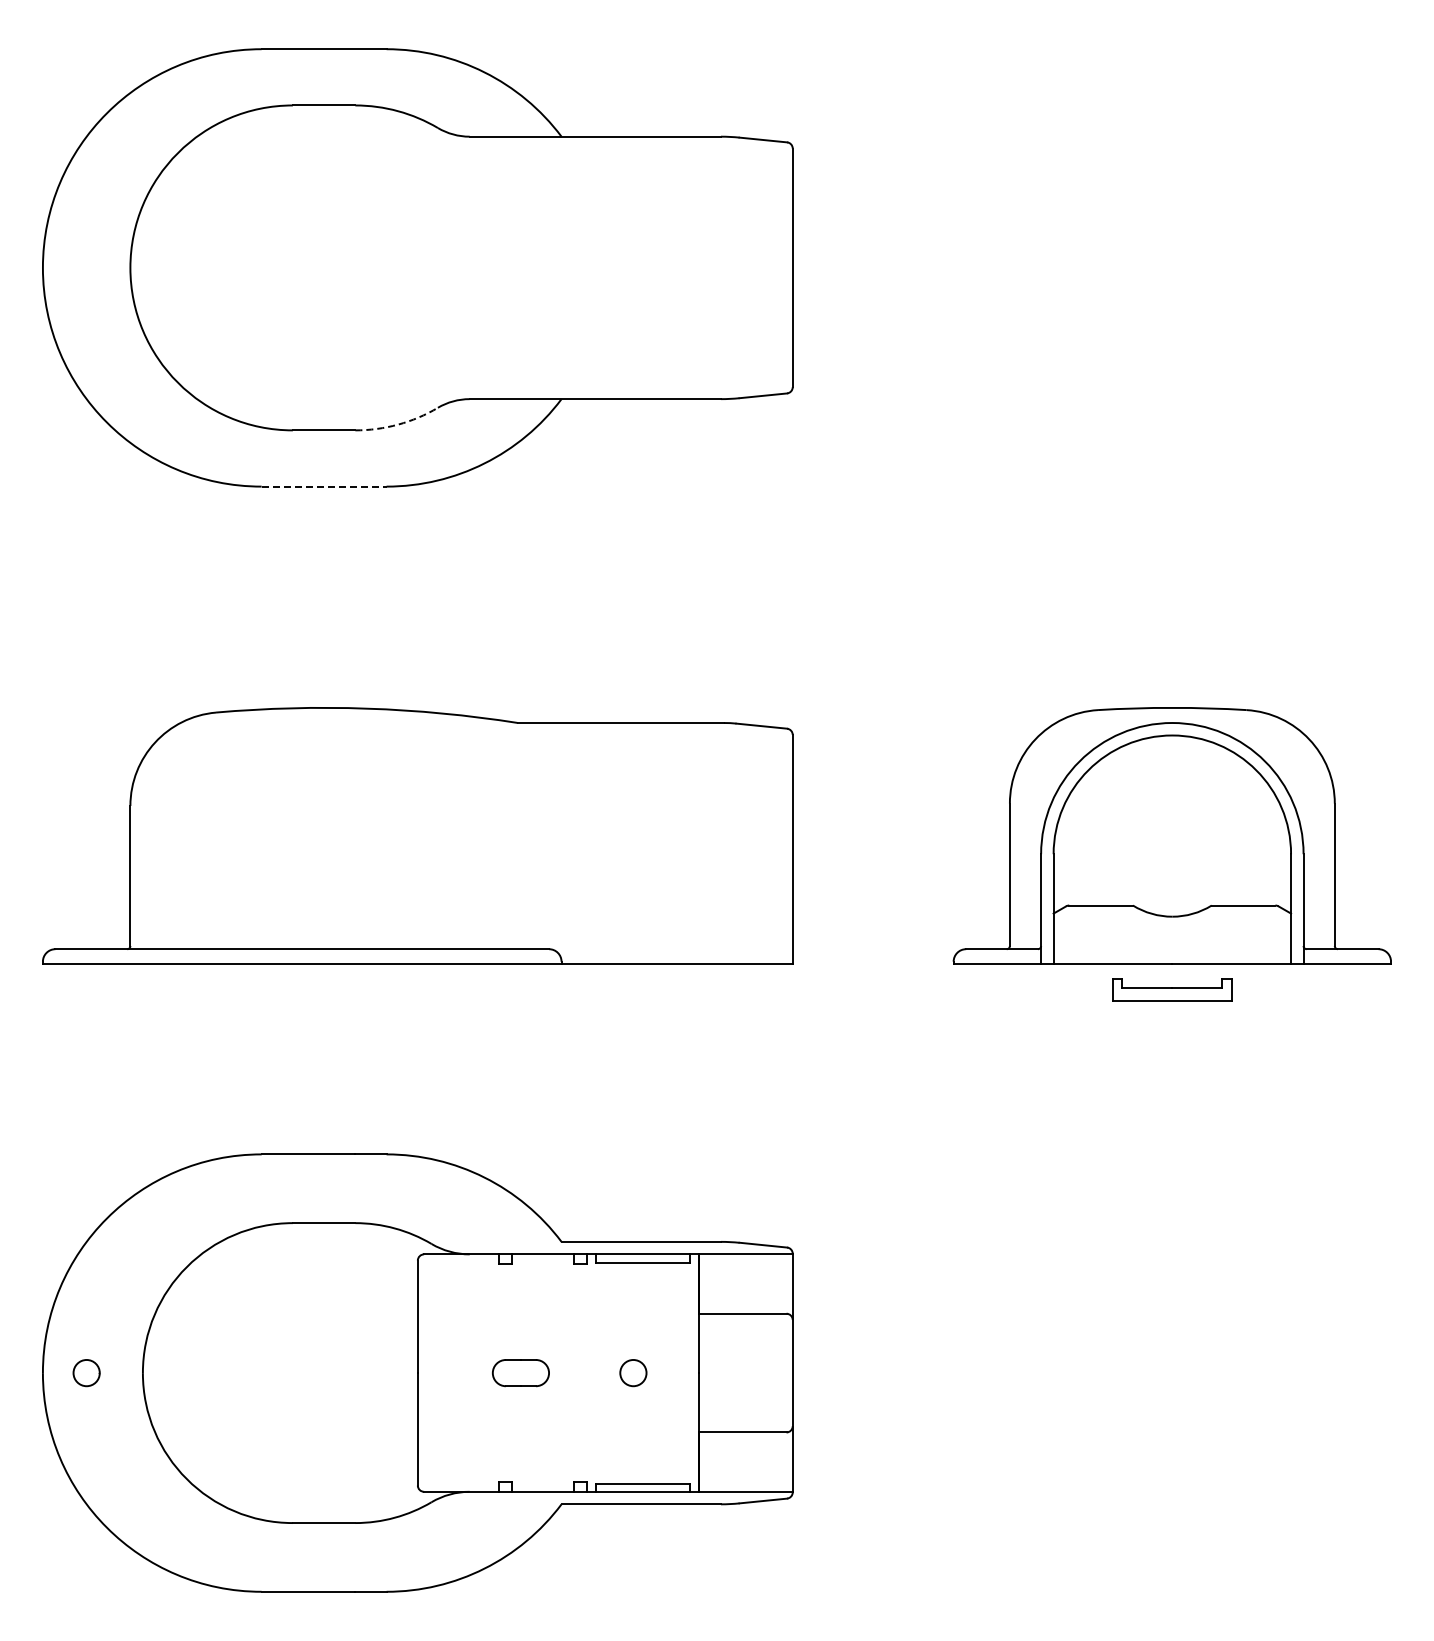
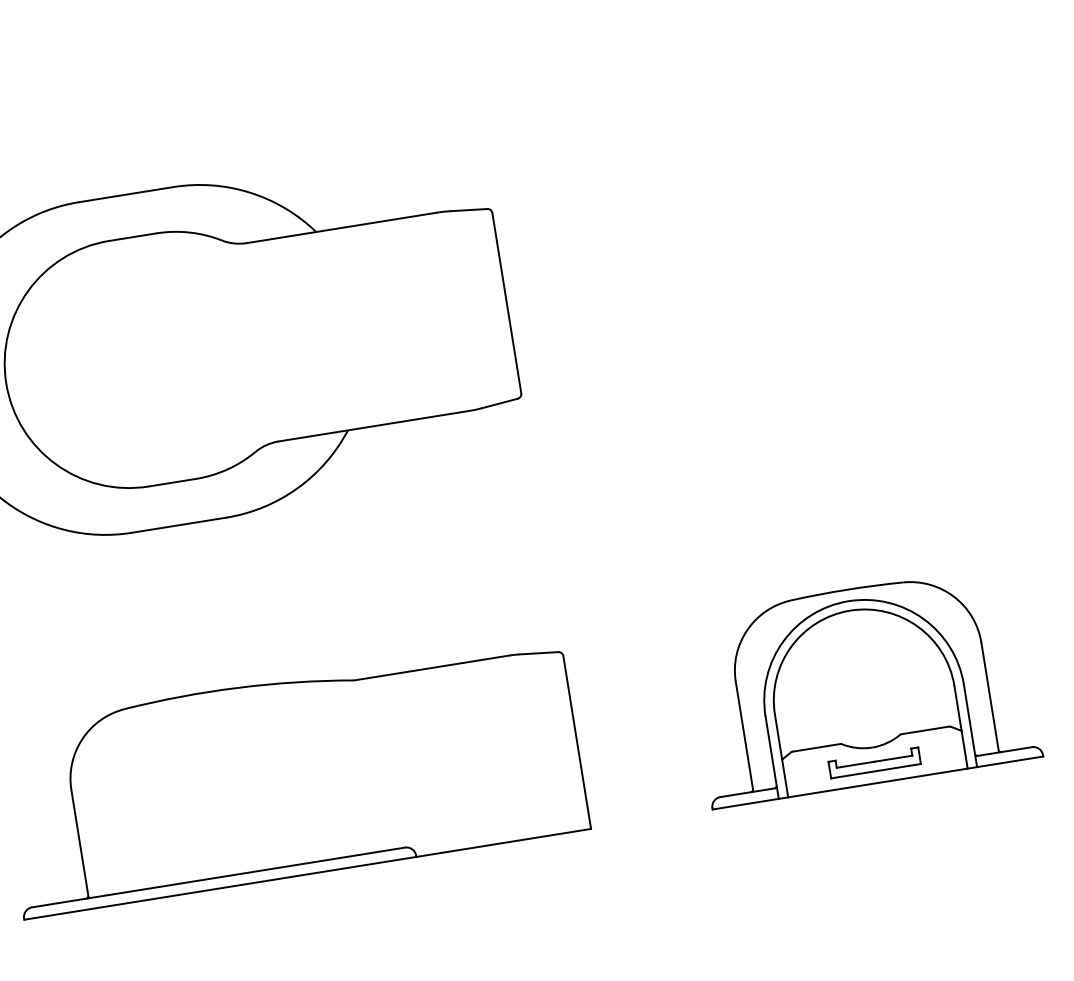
arc: (398, 424) -> (227, 469), dashed -> solid
line: (324, 486) -> (179, 525), dashed -> solid
part: (1172, 989) -> (874, 762), moved

